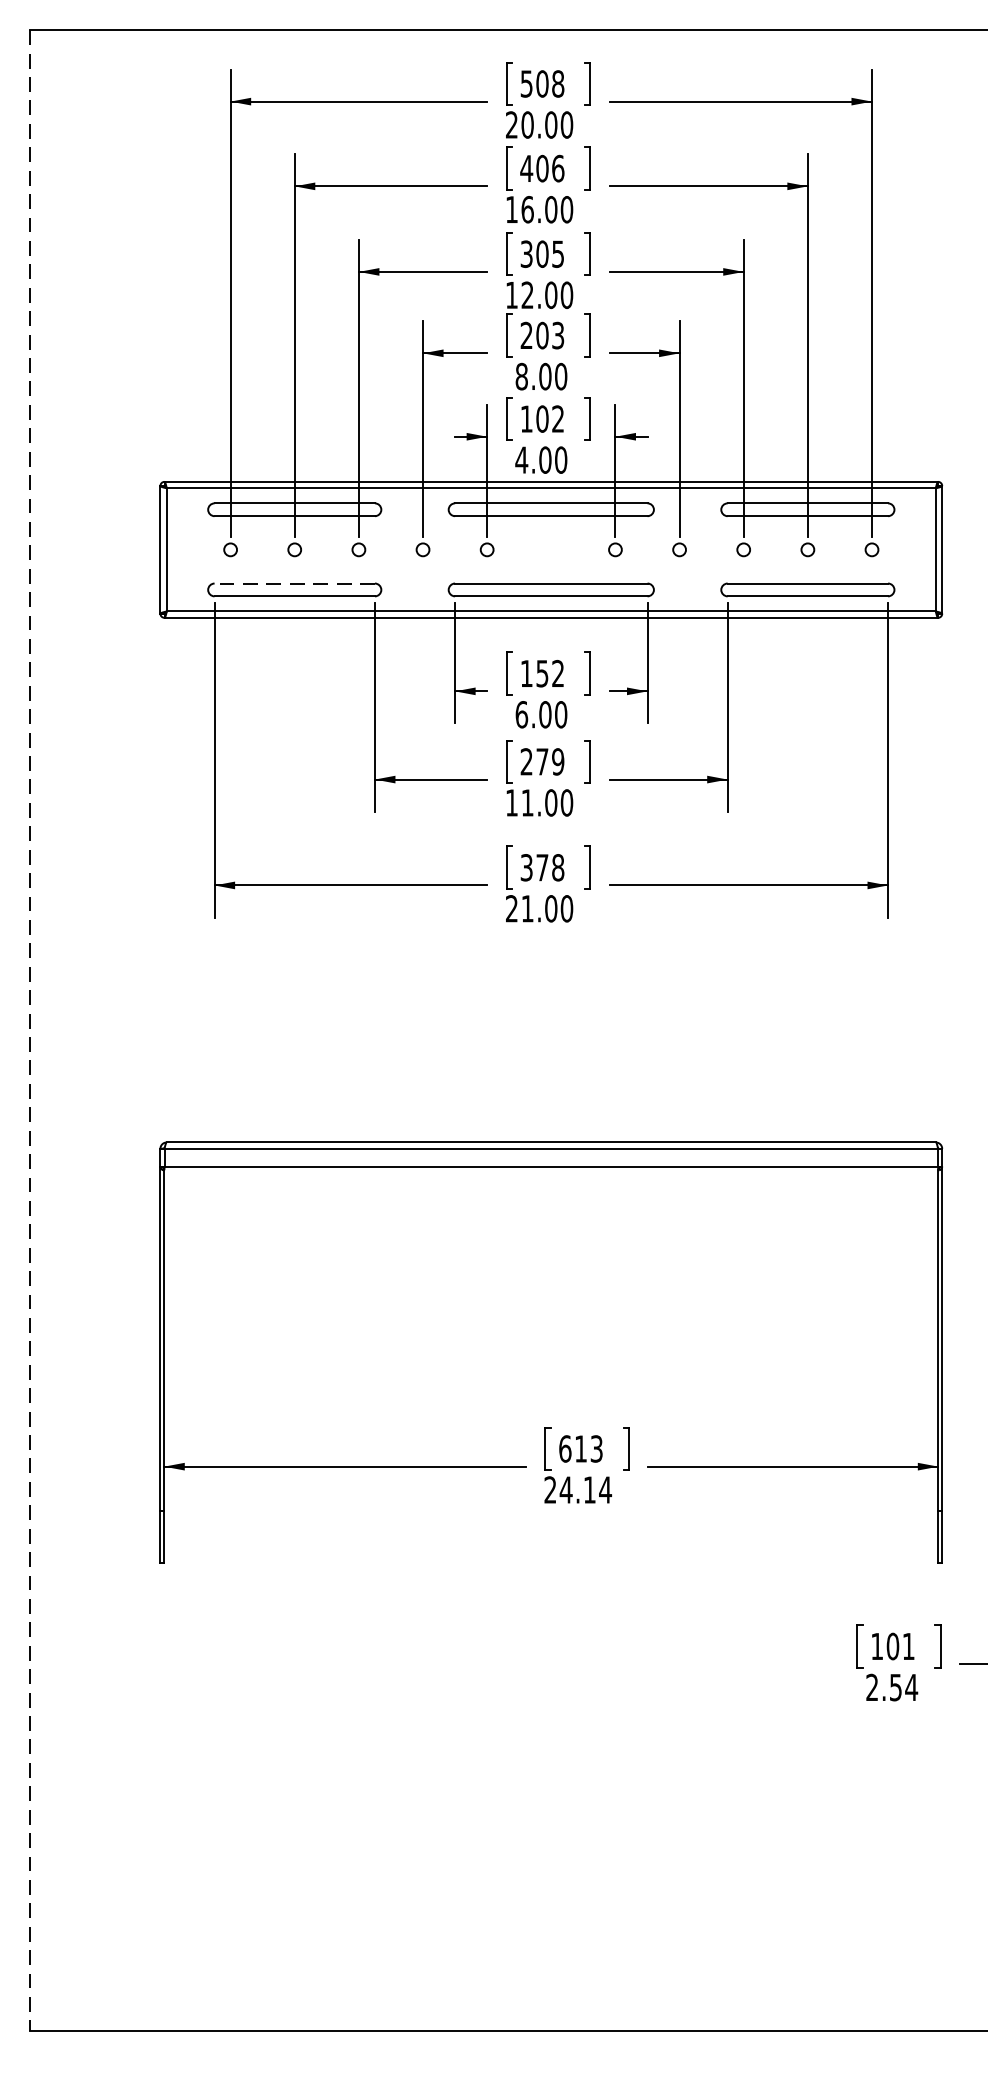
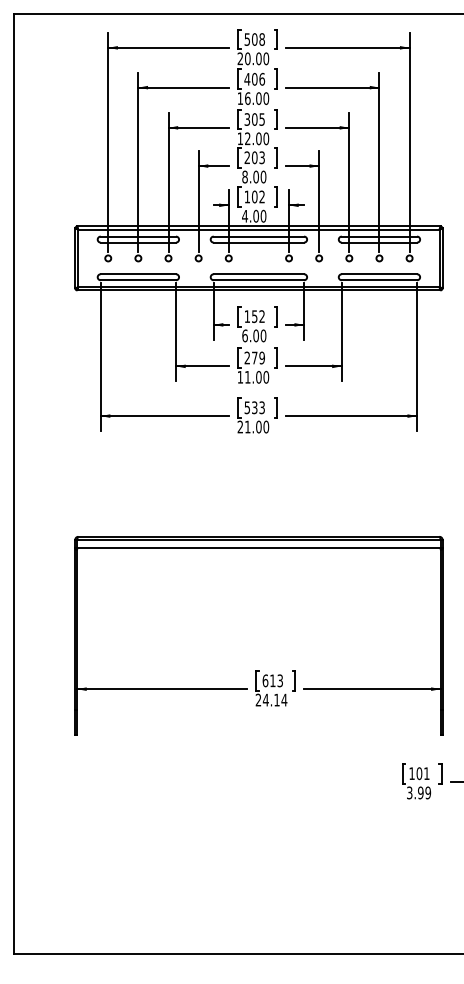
line: (294, 584) -> (138, 274), dashed -> solid
text: (541, 867) -> (254, 407), 378 -> 533
line: (31, 1031) -> (14, 484), dashed -> solid
text: (893, 1686) -> (419, 792), 2.54 -> 3.99

